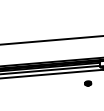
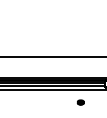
part: (87, 83) -> (80, 102), moved

